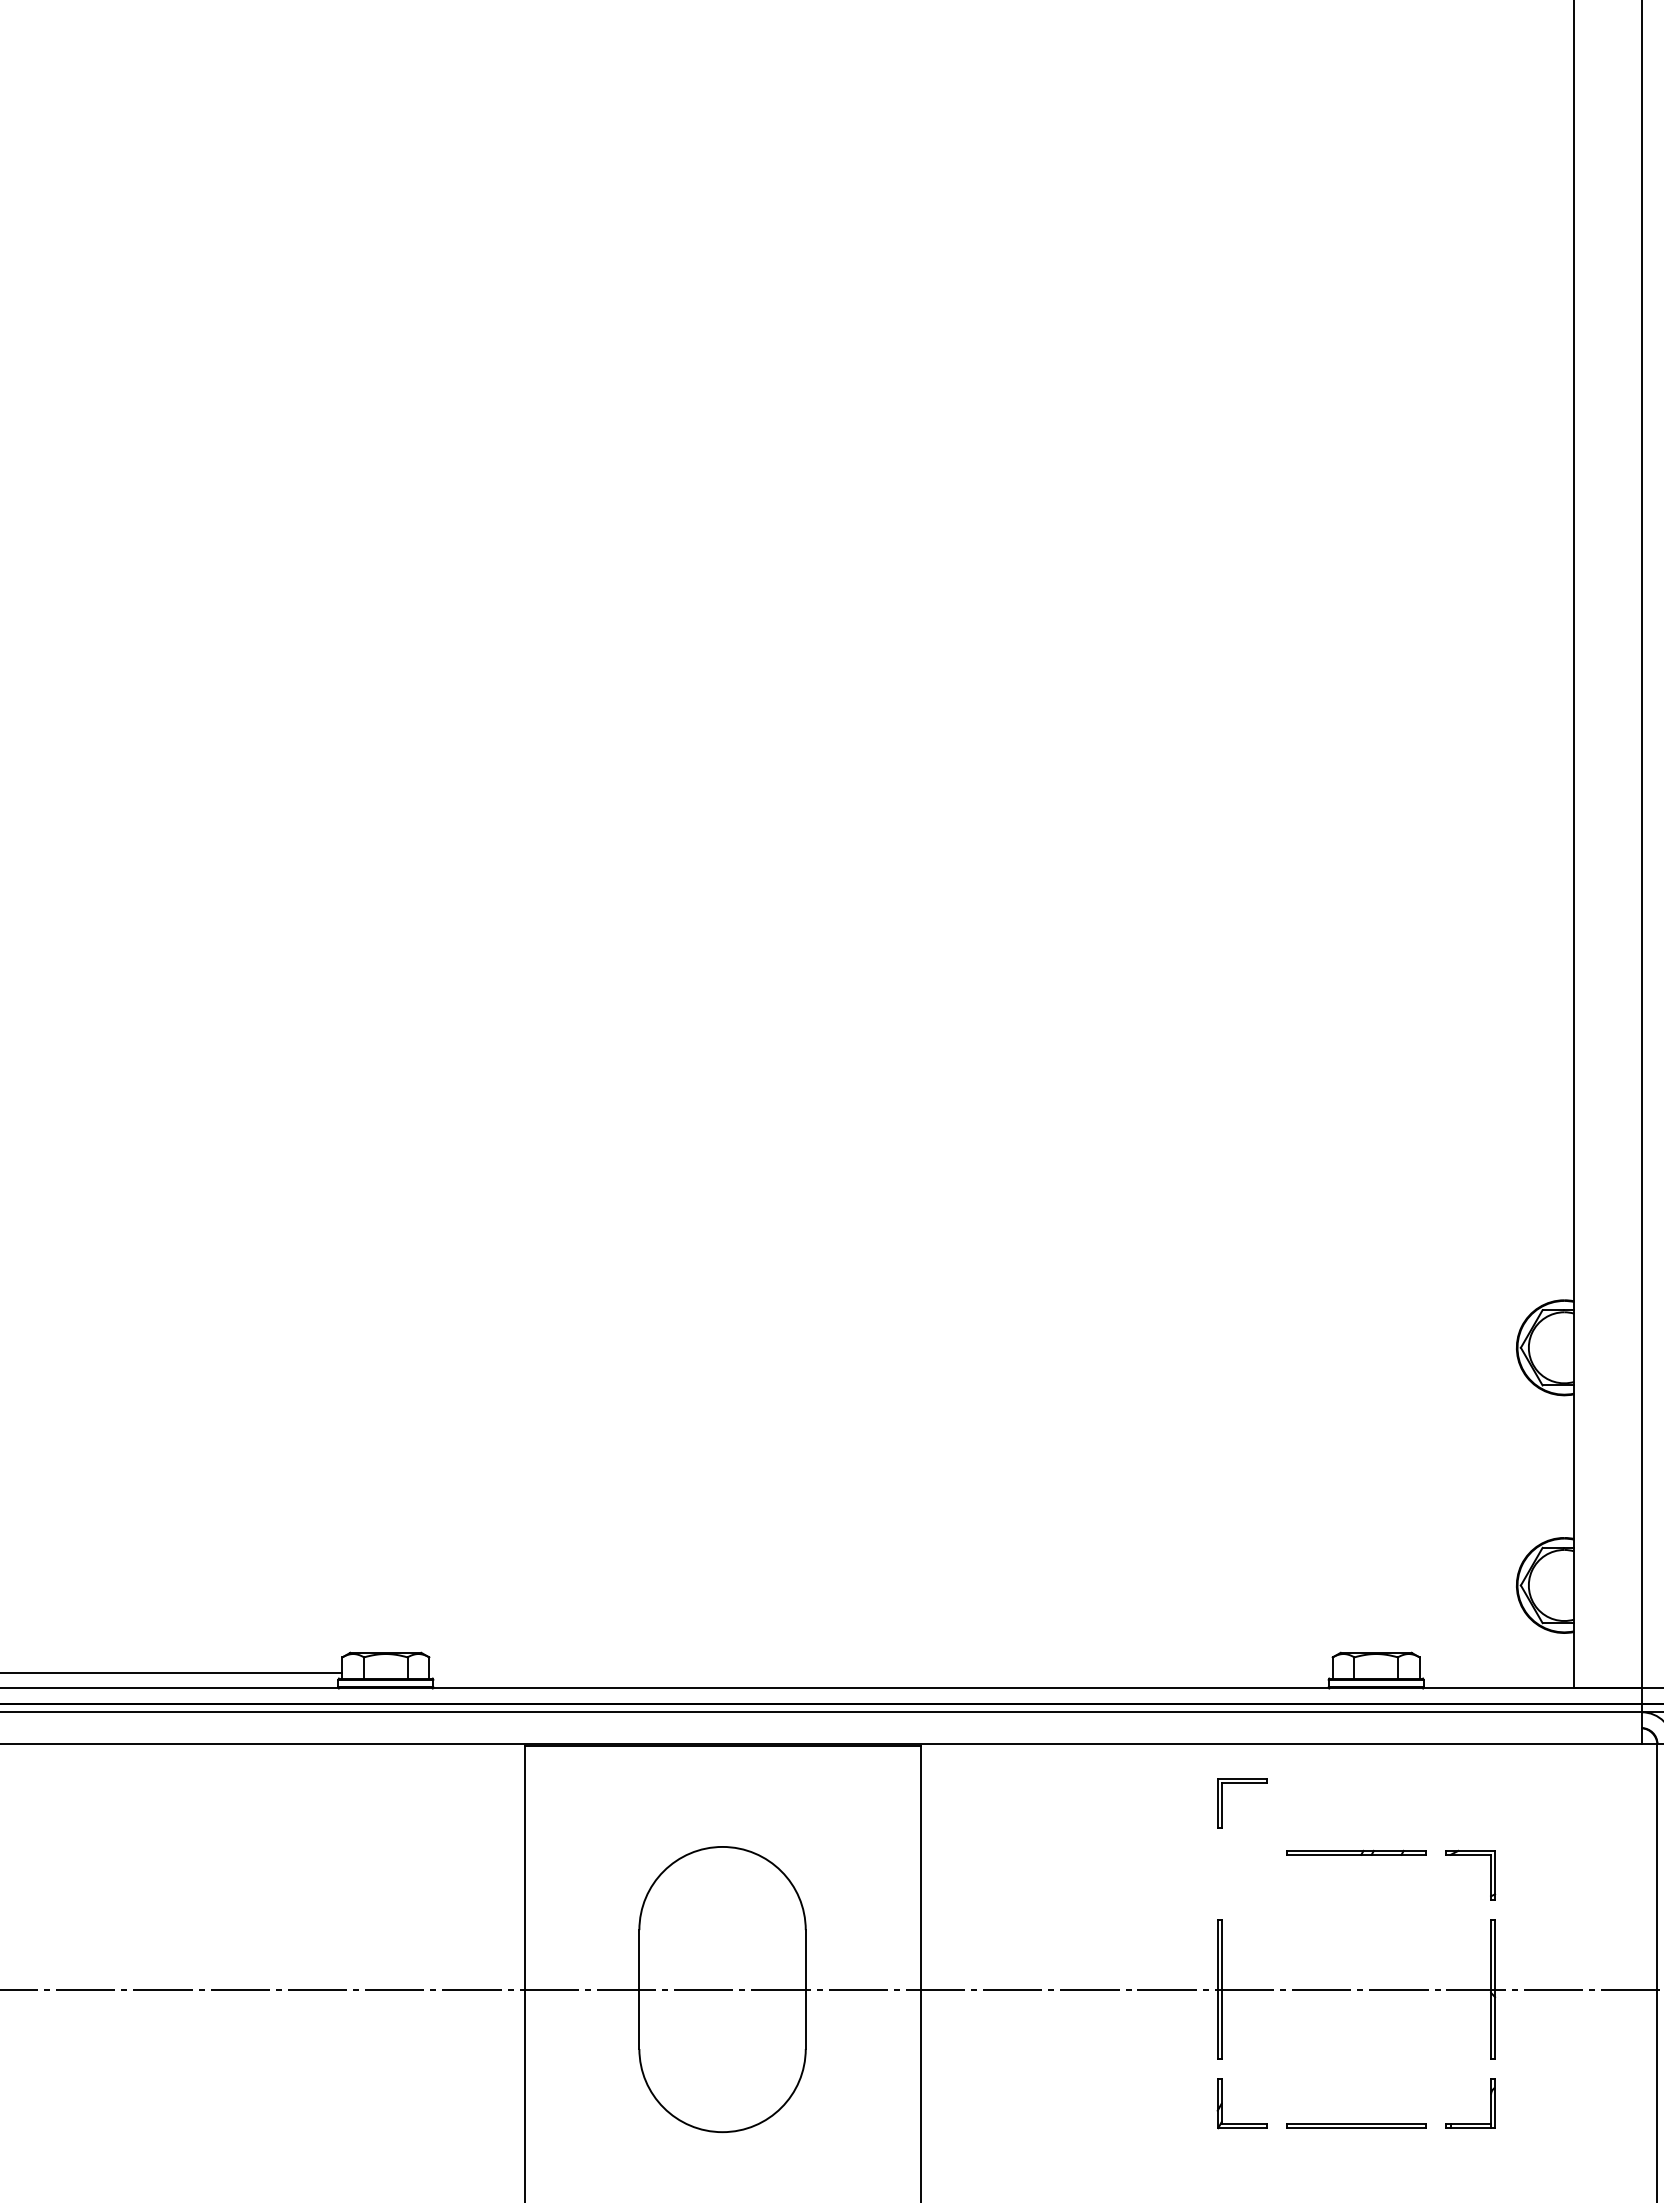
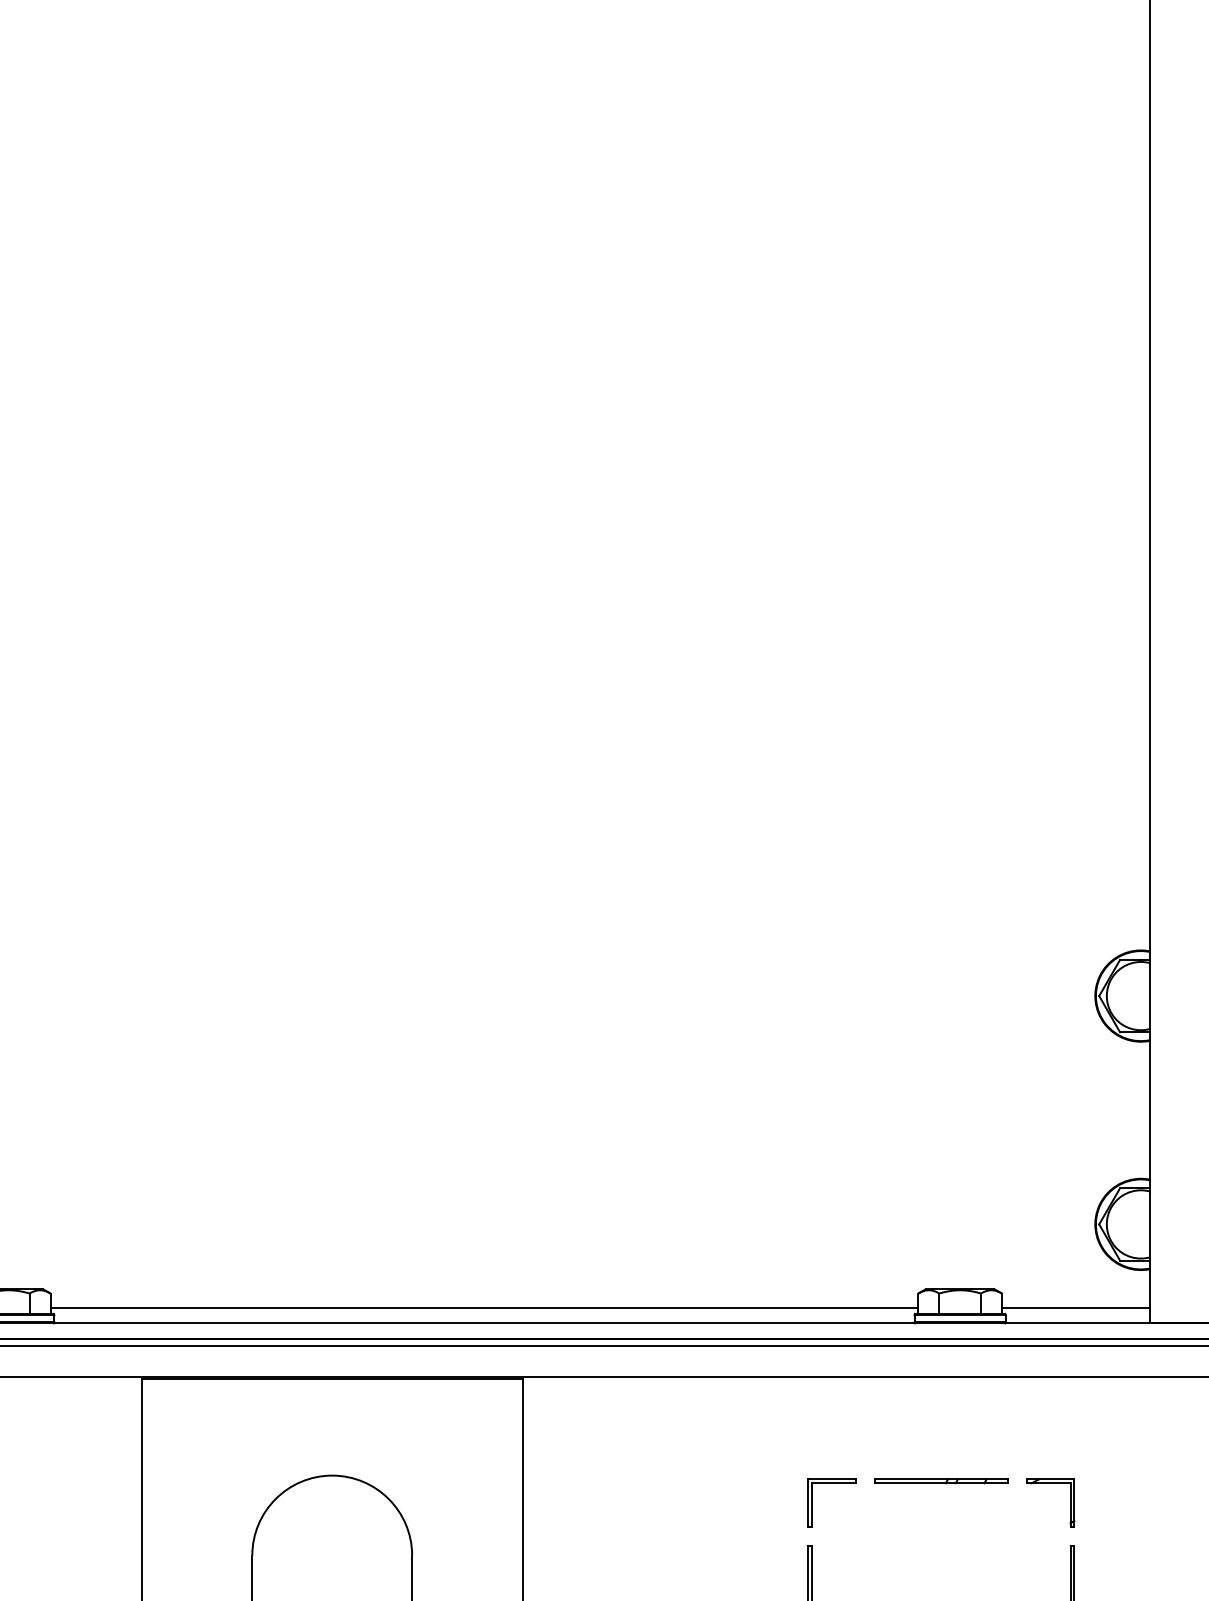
line: (880, 1672) -> (483, 1308), added
line: (1496, 1672) -> (1075, 1308), added
part: (1242, 1783) -> (831, 1483), moved

